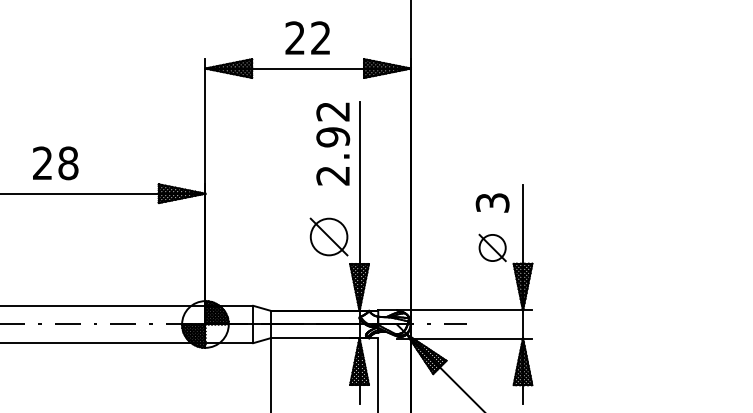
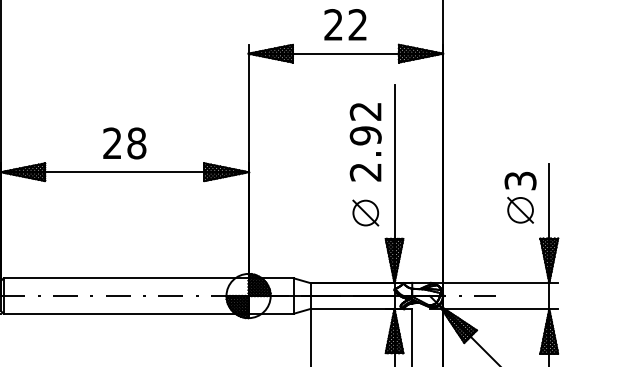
text: (333, 143) -> (366, 141), moved
text: (55, 163) -> (124, 143), moved
part: (329, 236) -> (366, 212), size x0.71
part: (492, 247) -> (520, 209), moved

